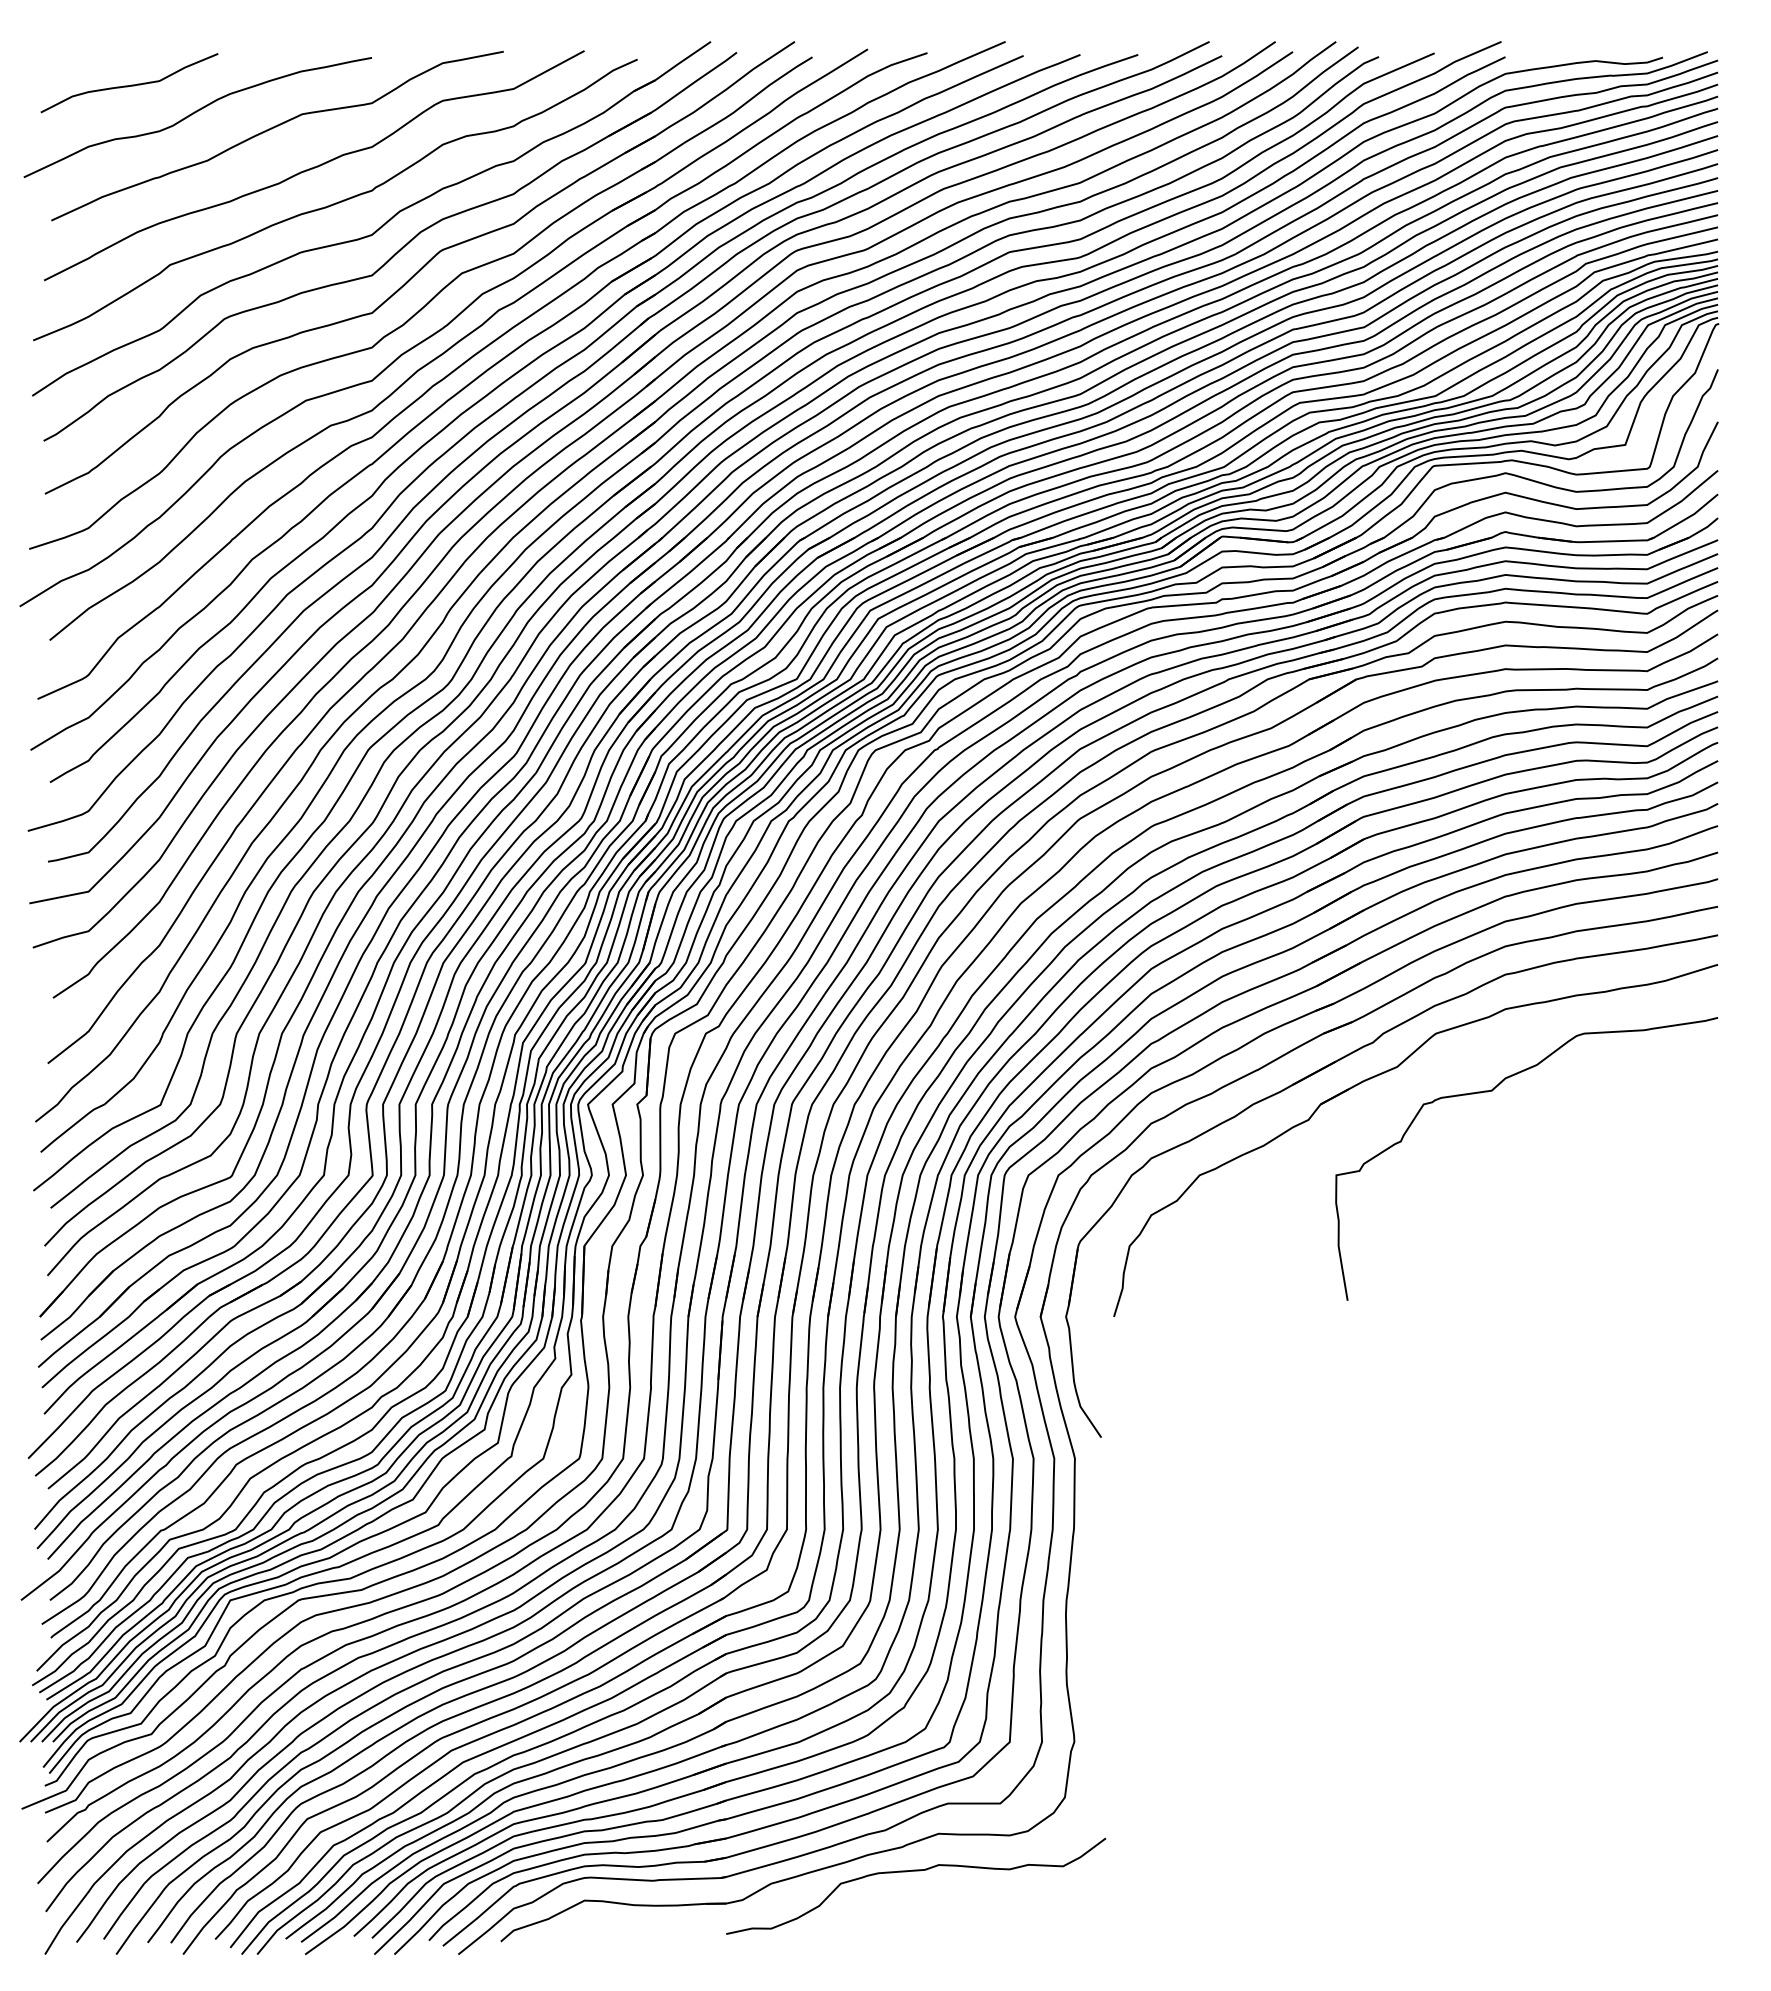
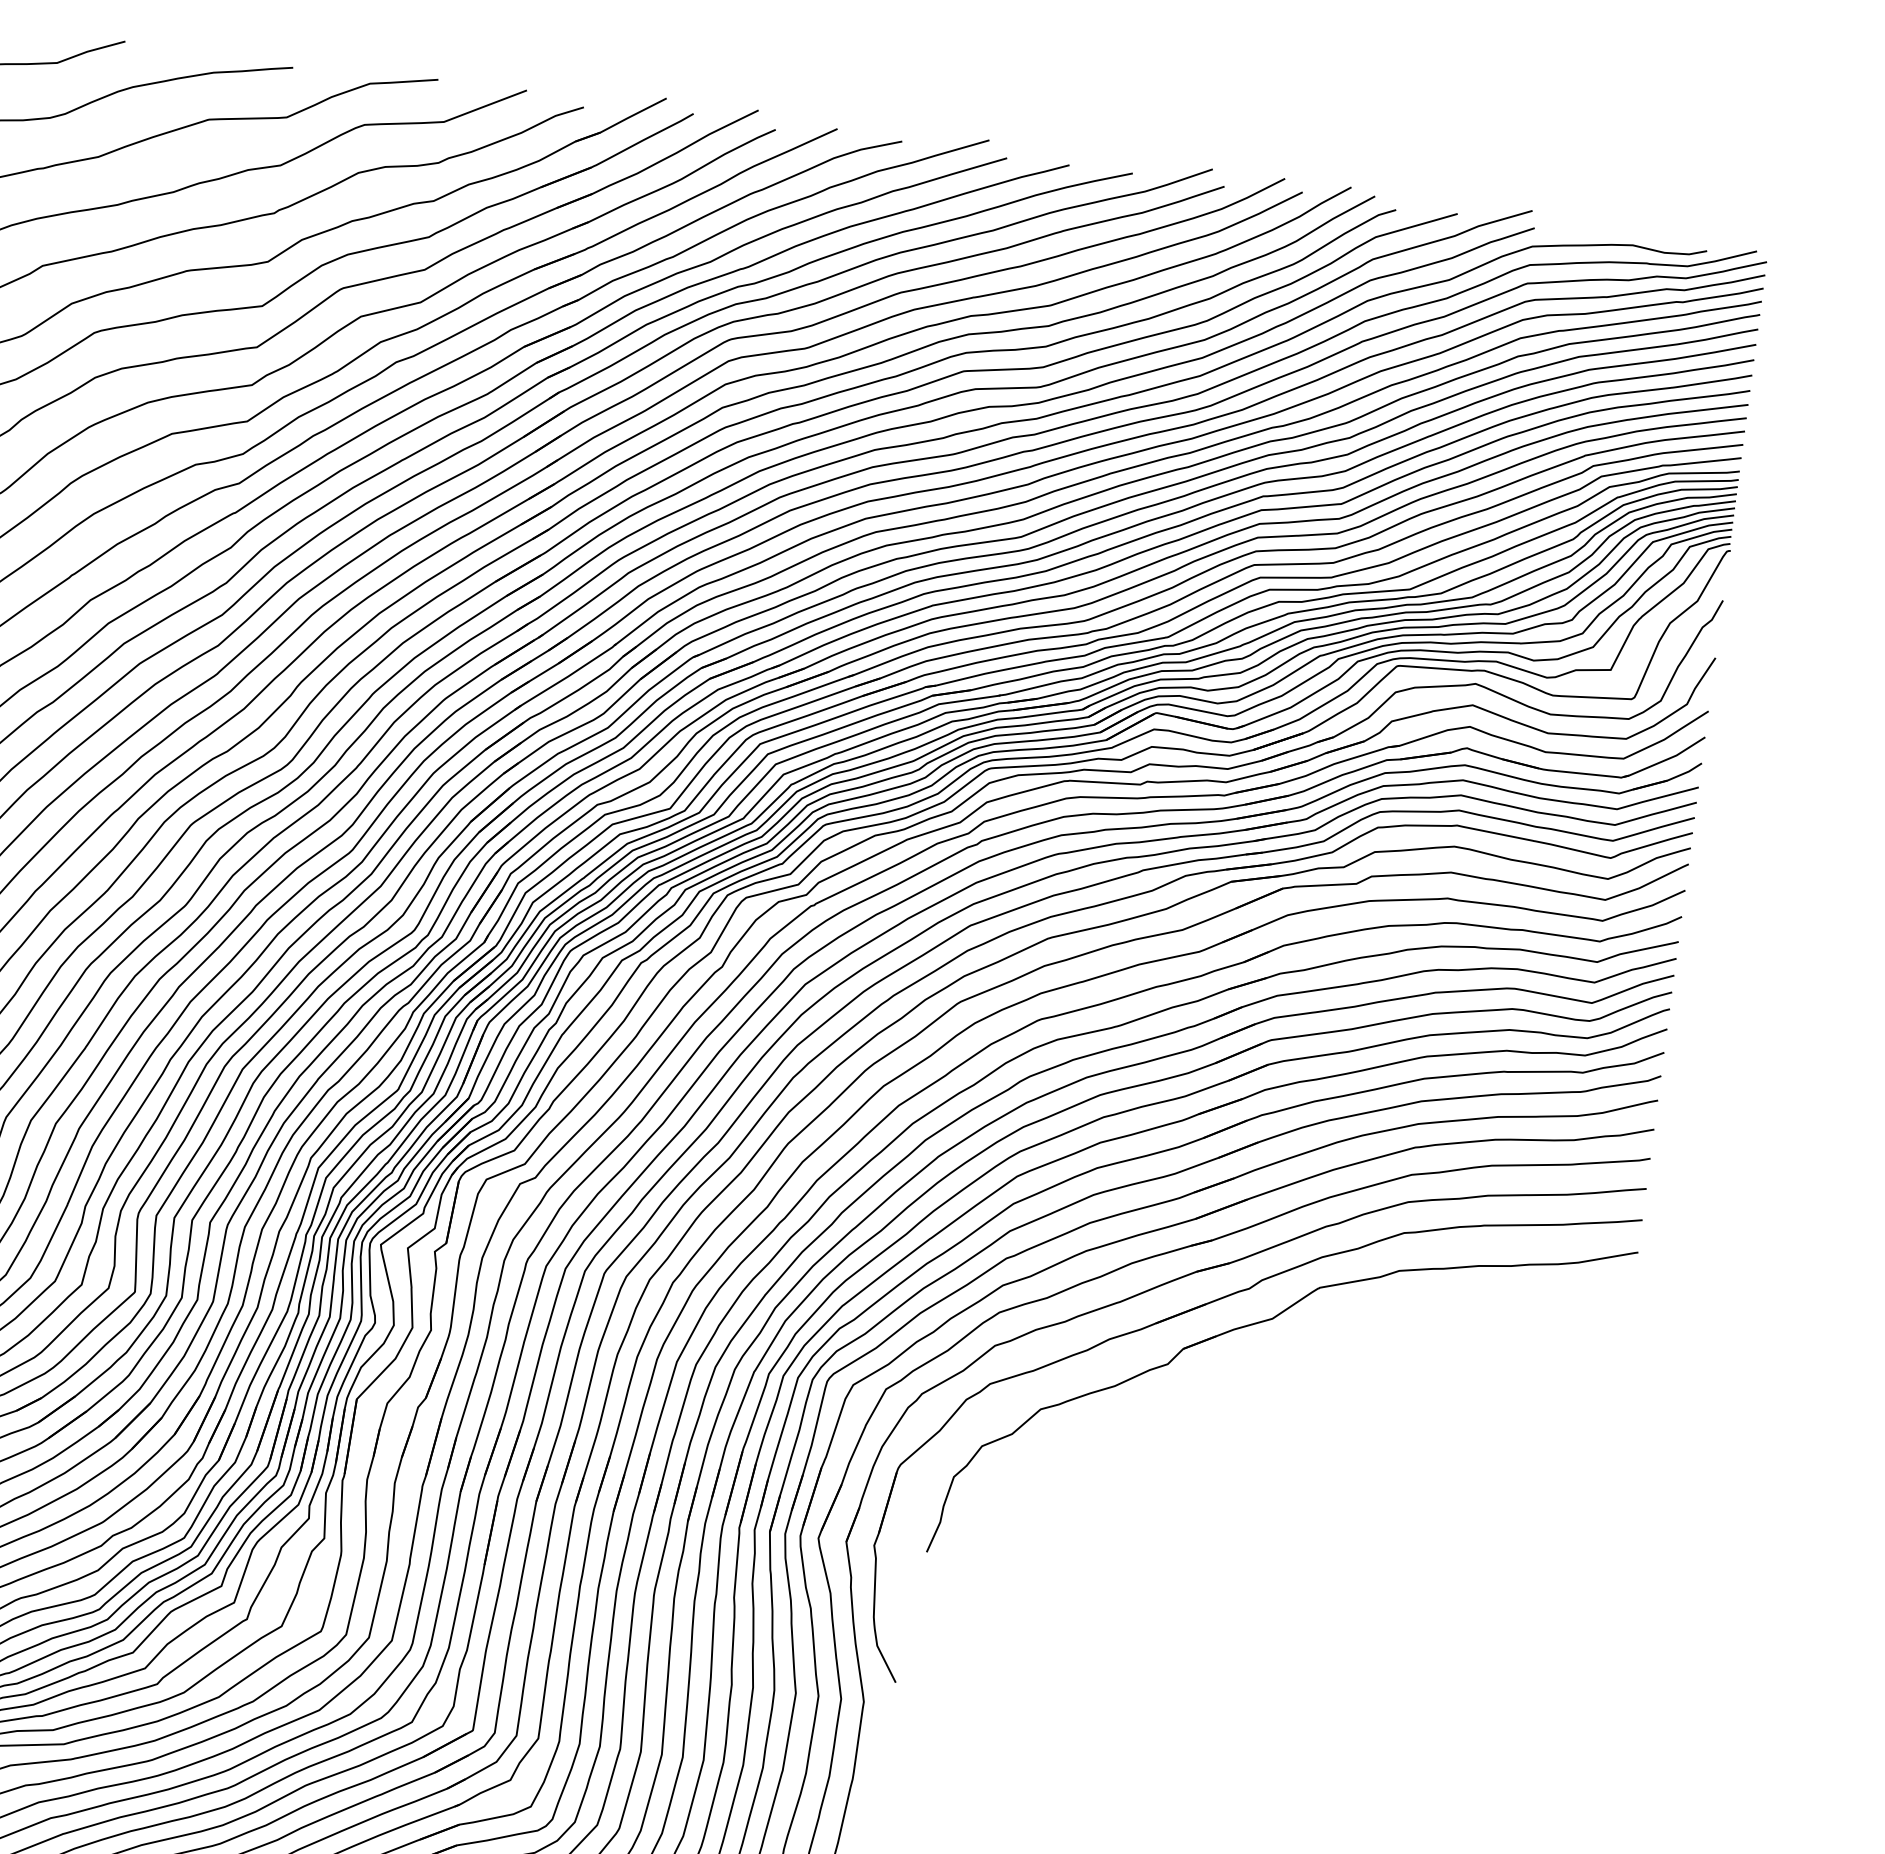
curve: (1492, 1091) -> (1373, 1359), removed

